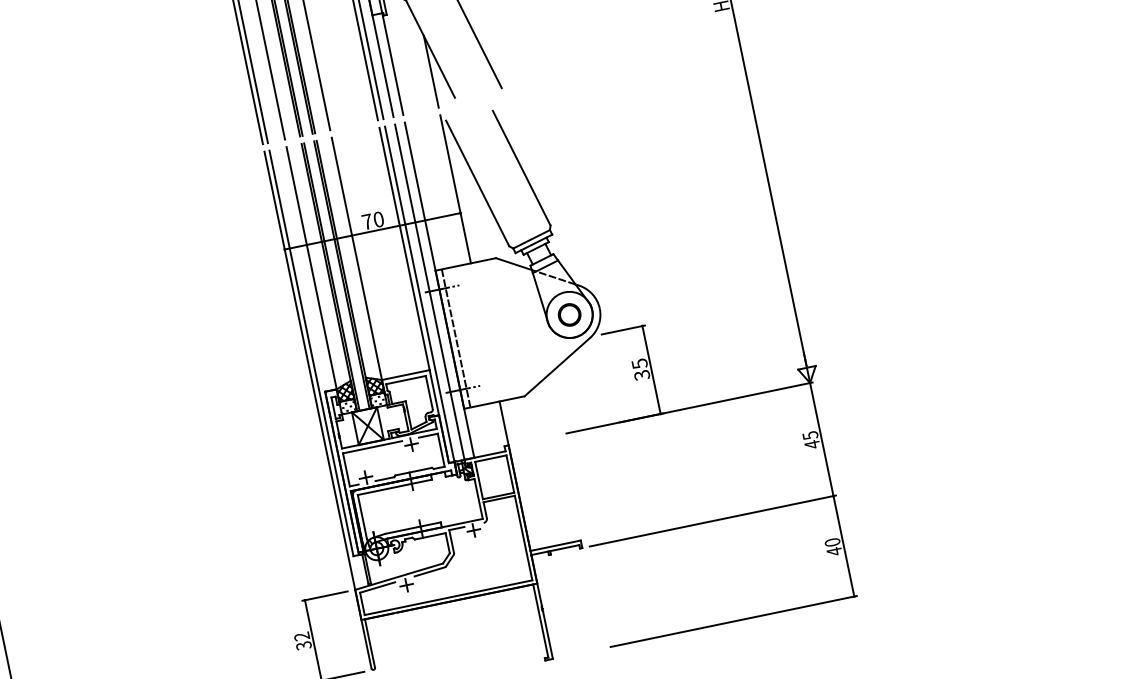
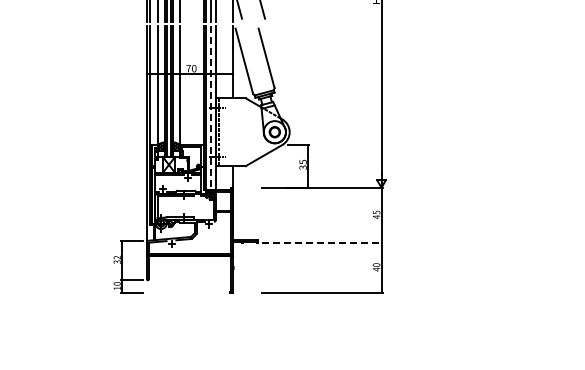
line: (430, 293) -> (211, 108), solid -> dashed
line: (713, 521) -> (322, 243), solid -> dashed

